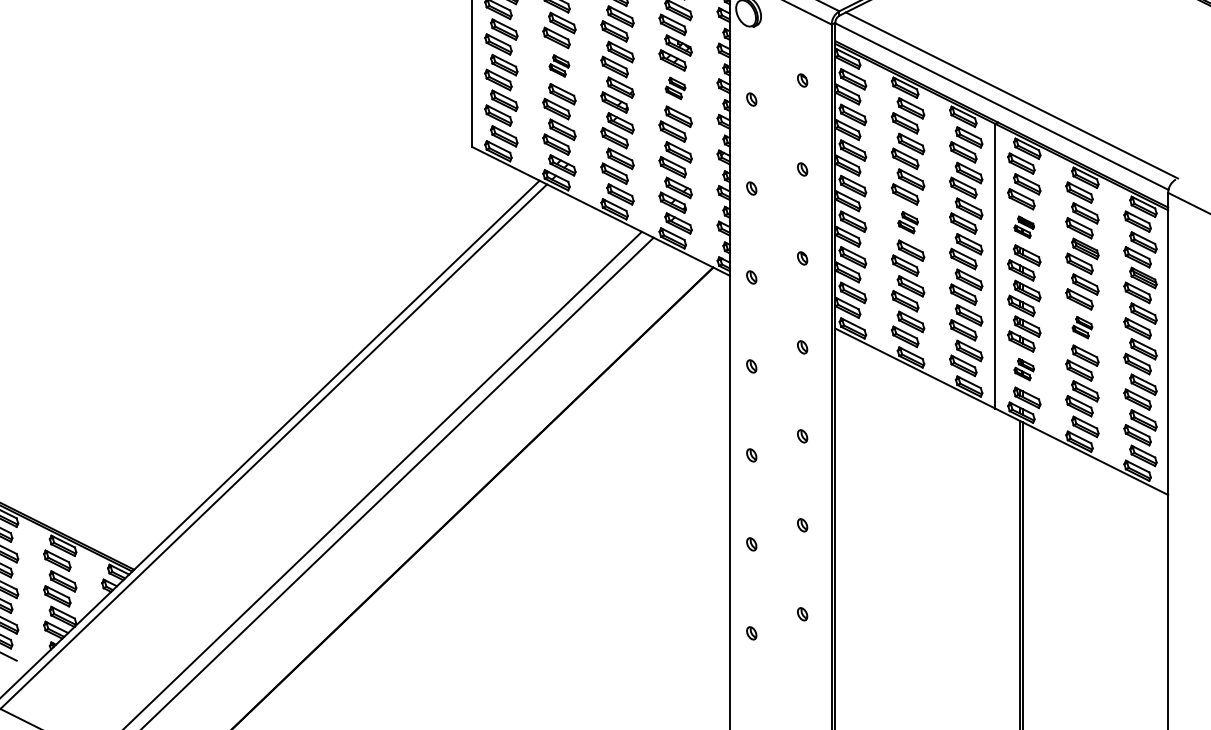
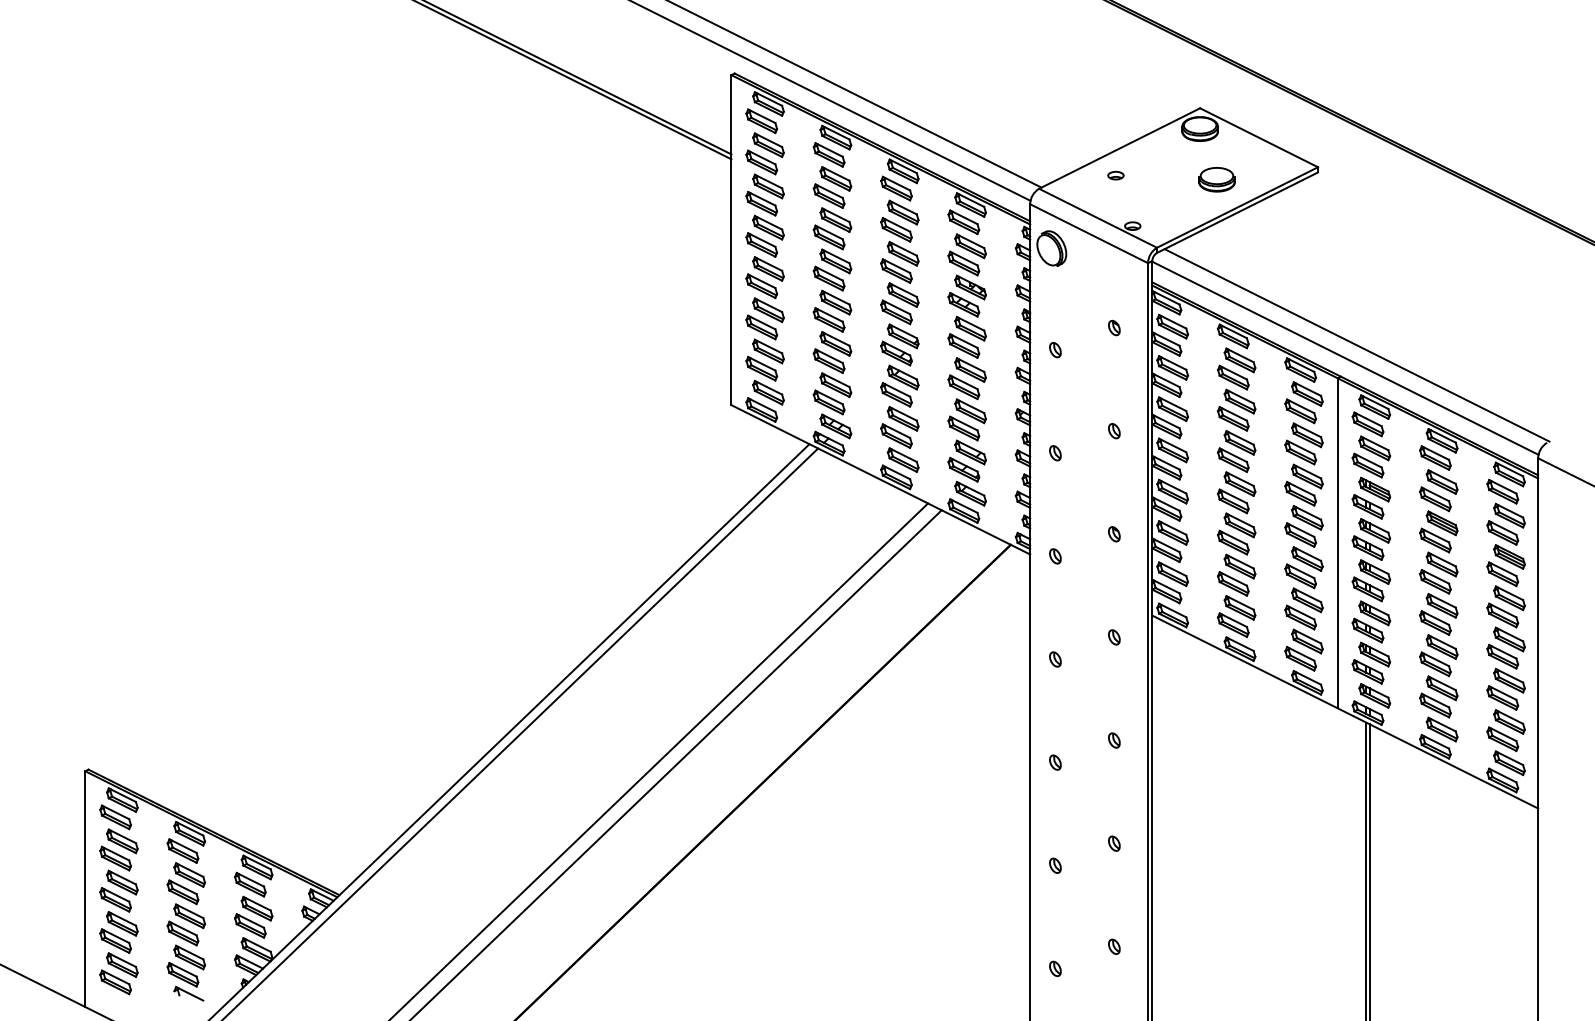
part: (559, 65) -> (832, 310), size x1.67
part: (675, 87) -> (966, 336), size x1.67
part: (907, 222) -> (1236, 492), size x1.67
part: (1024, 226) -> (1371, 497), size x1.67
part: (1082, 327) -> (1438, 614), size x1.67
part: (1024, 369) -> (1371, 662), size x1.67

